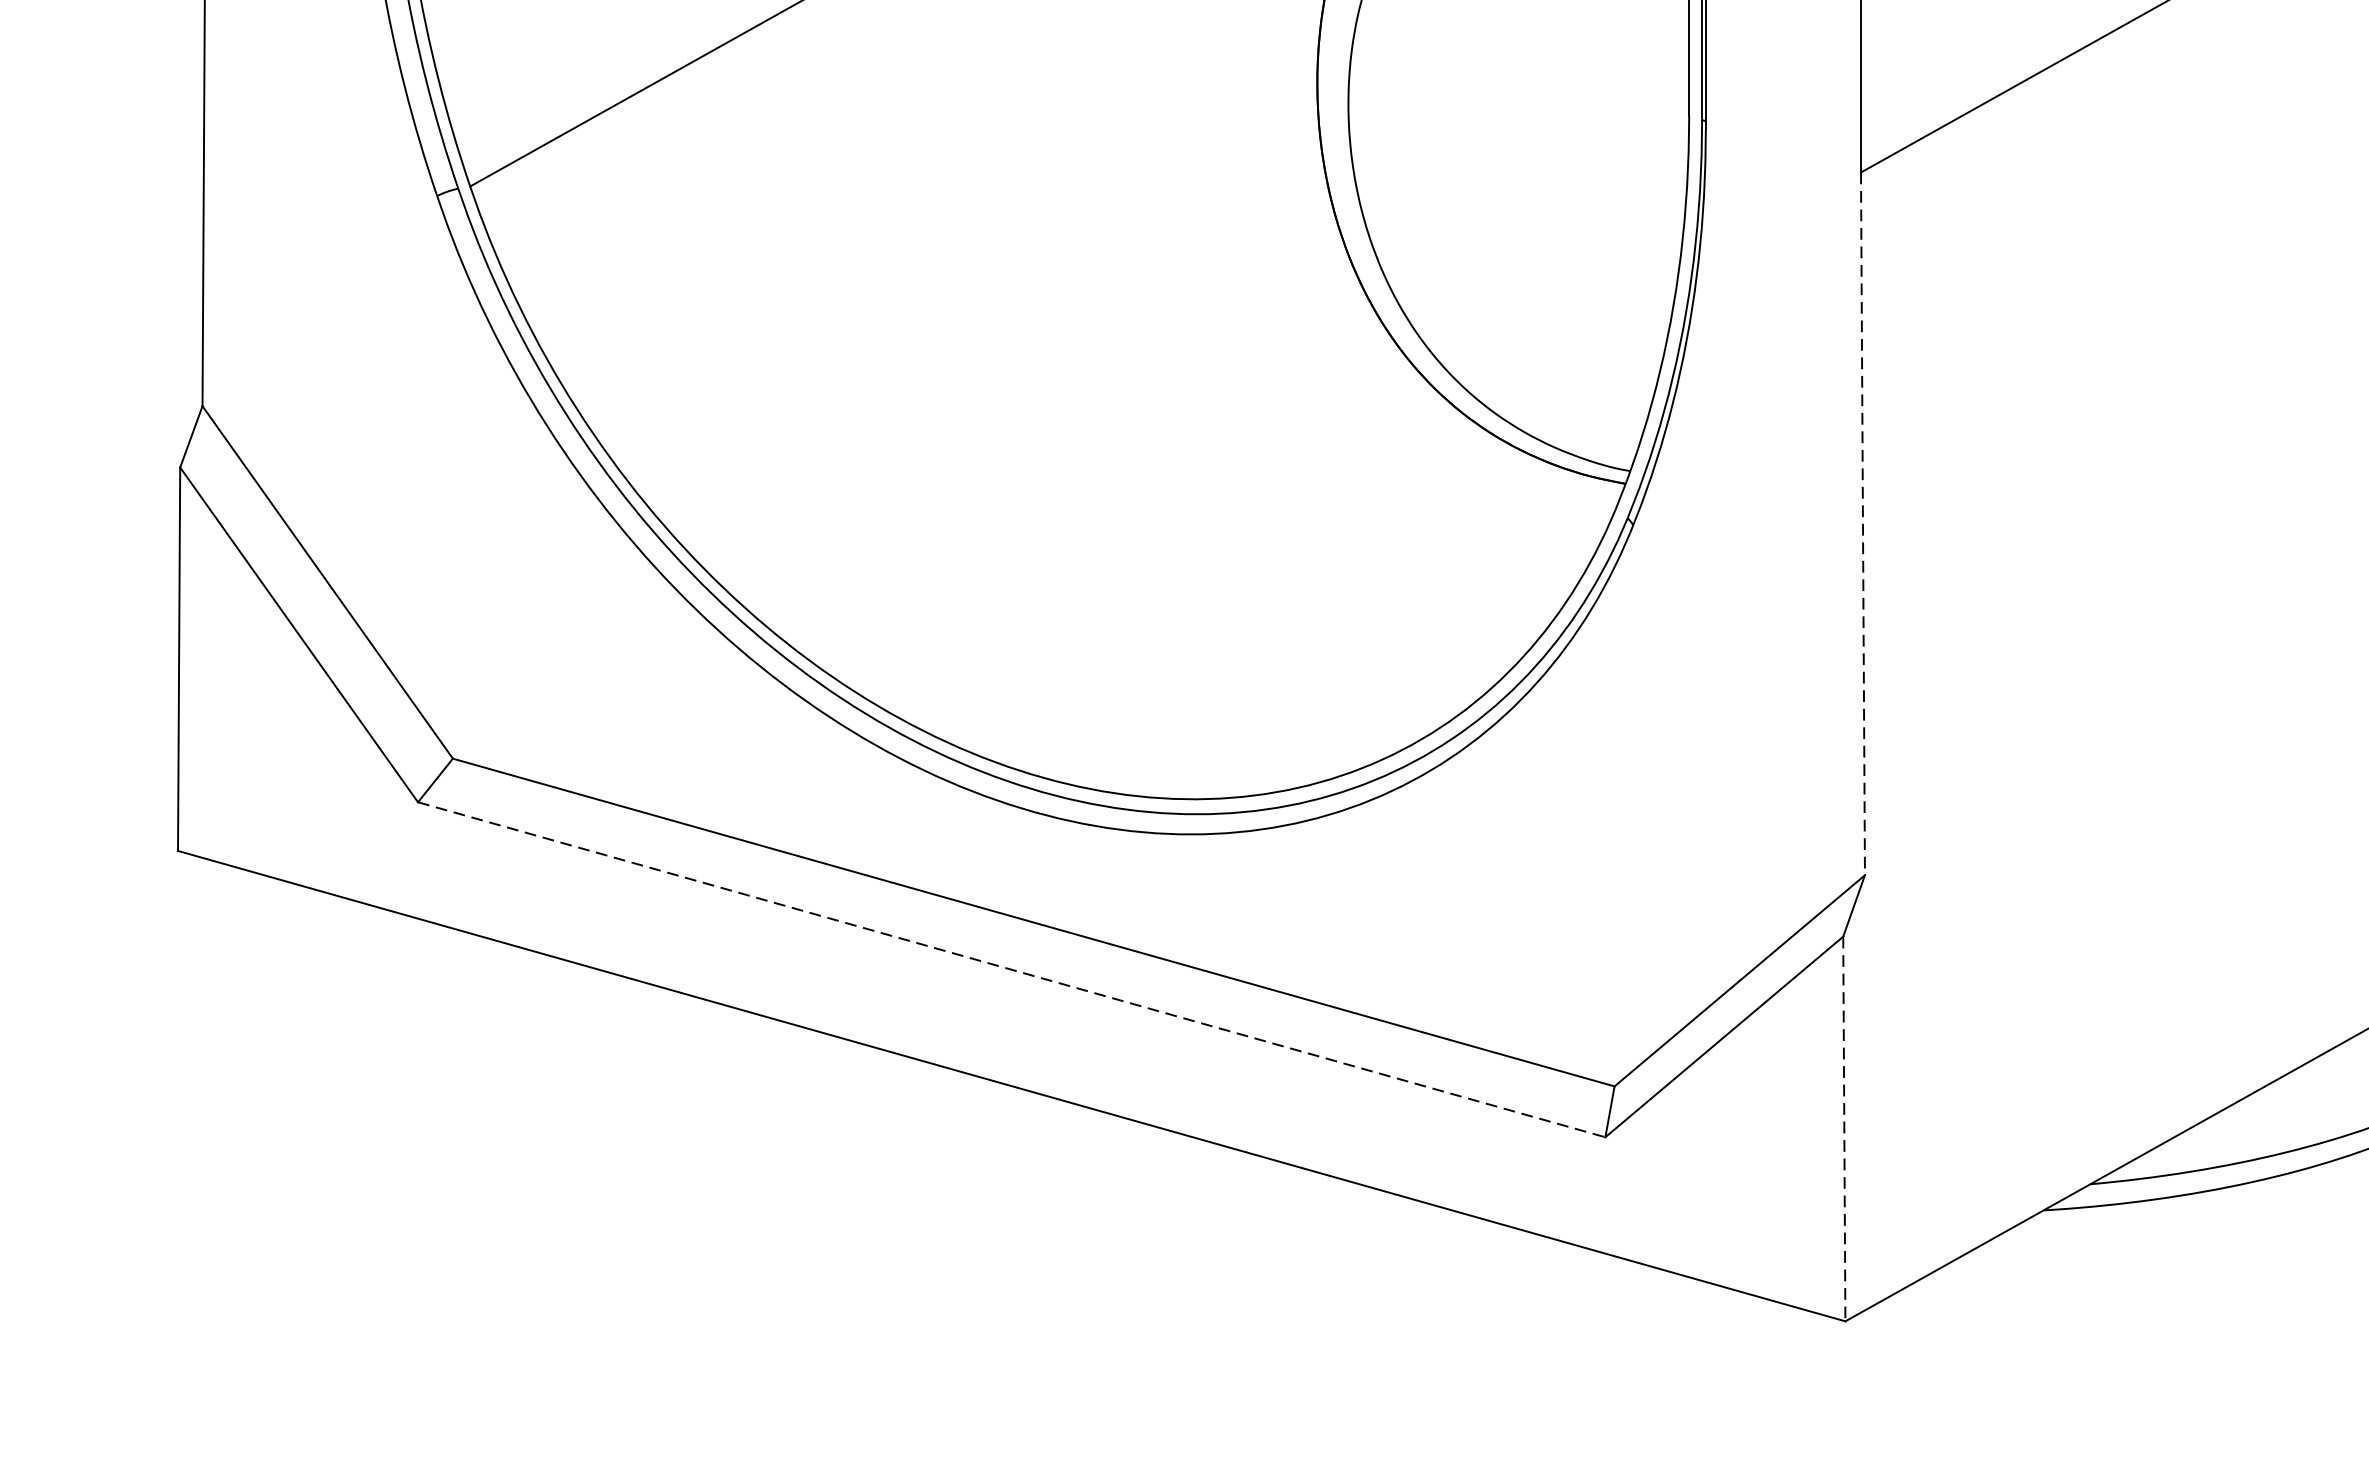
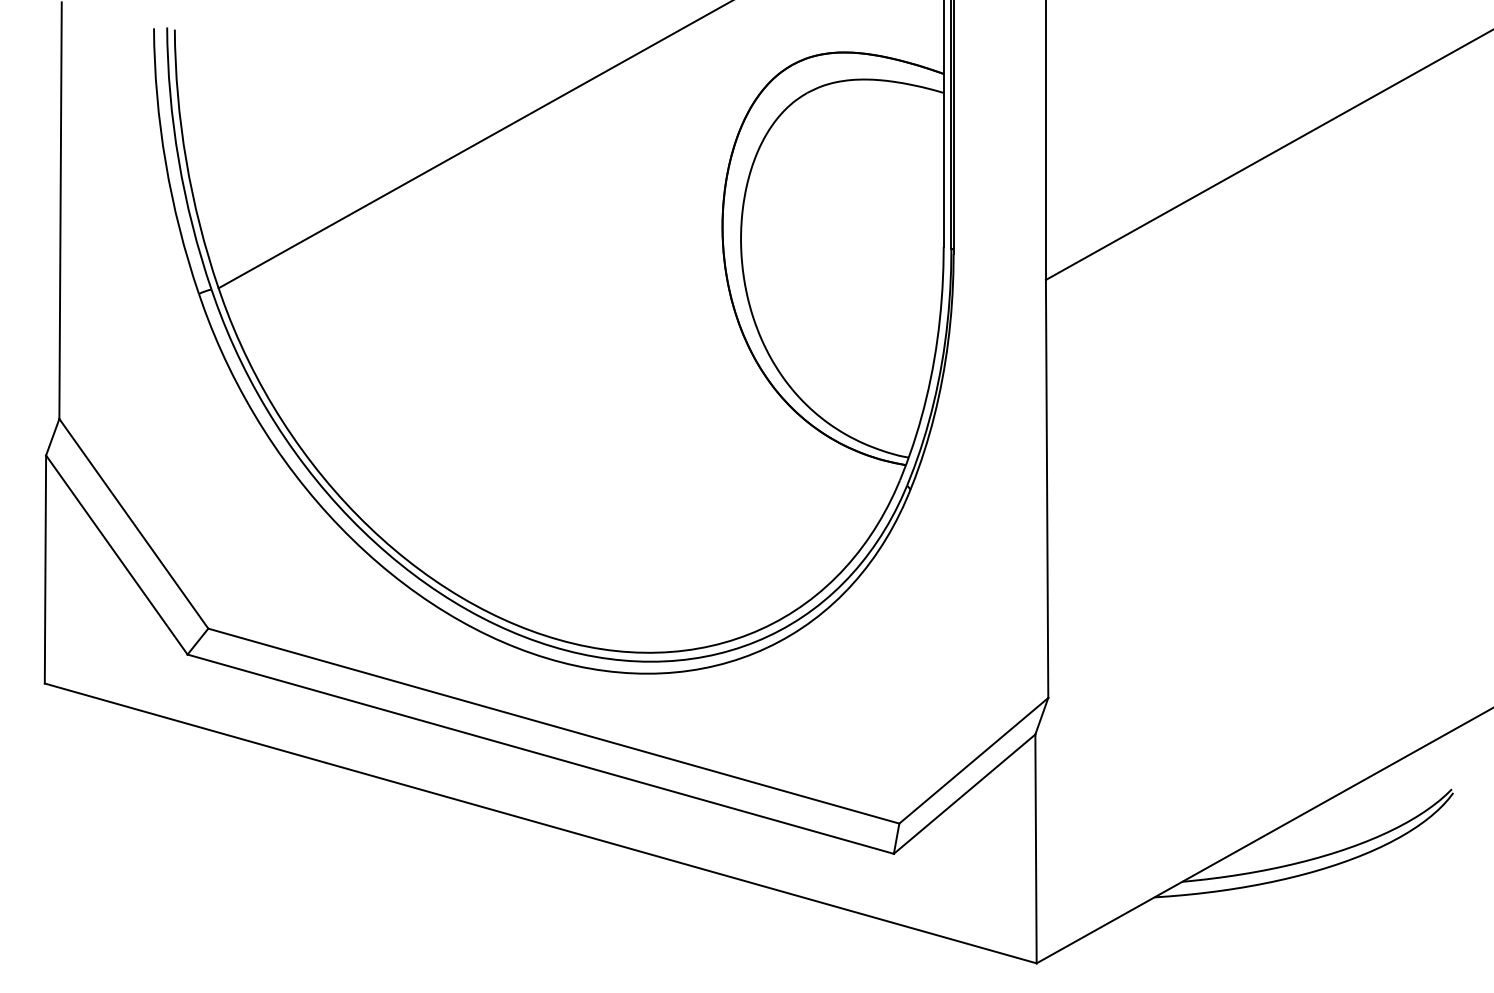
line: (1863, 524) -> (1047, 489), dashed -> solid
line: (1011, 970) -> (540, 754), dashed -> solid
line: (1845, 1129) -> (1036, 849), dashed -> solid

